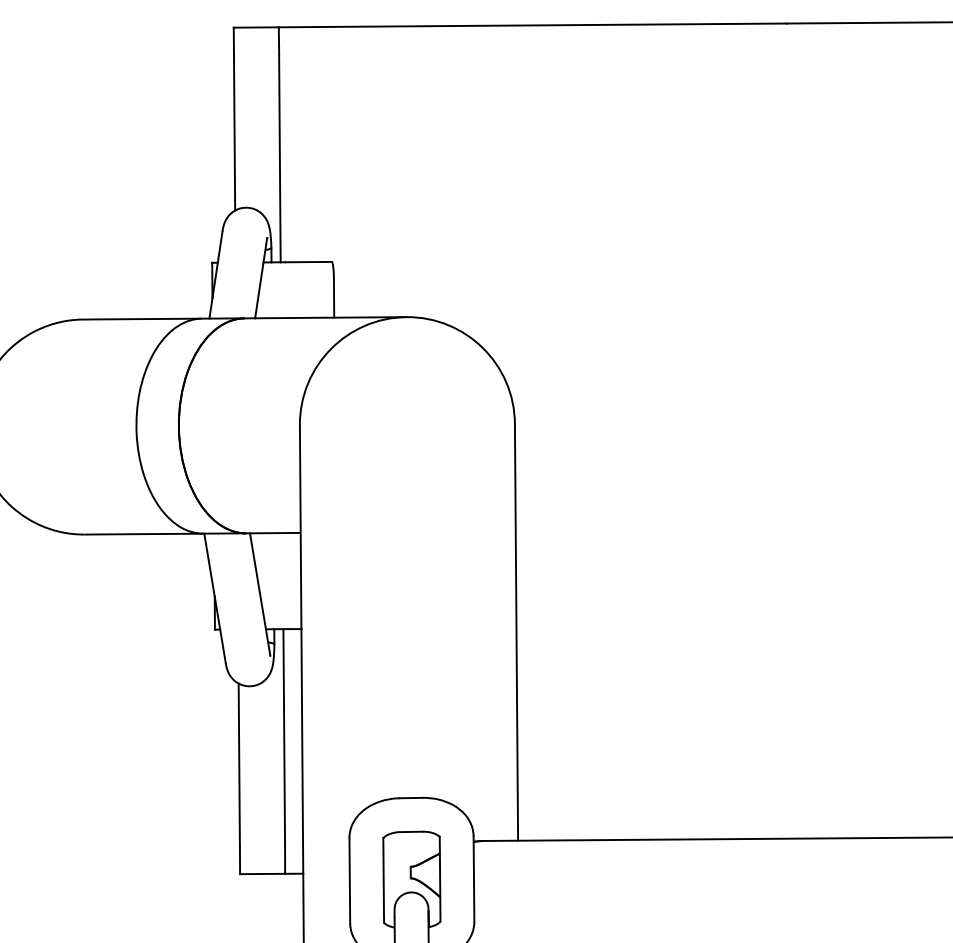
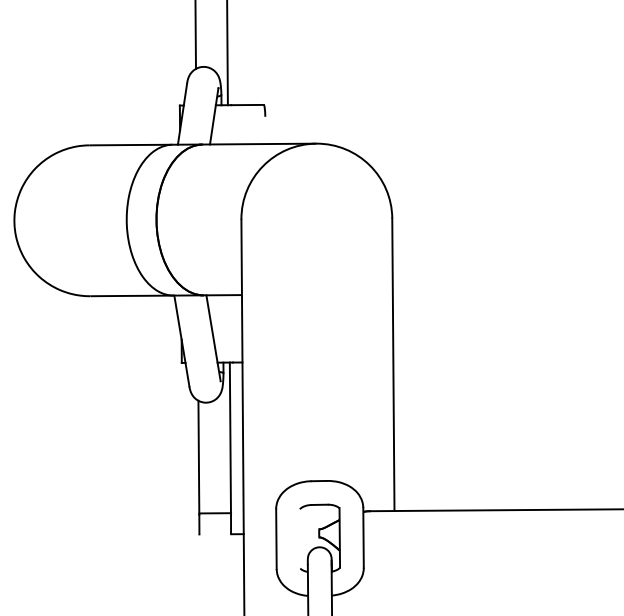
line: (333, 297) -> (264, 129), removed
line: (262, 873) -> (215, 512), moved
line: (383, 879) -> (300, 538), removed

